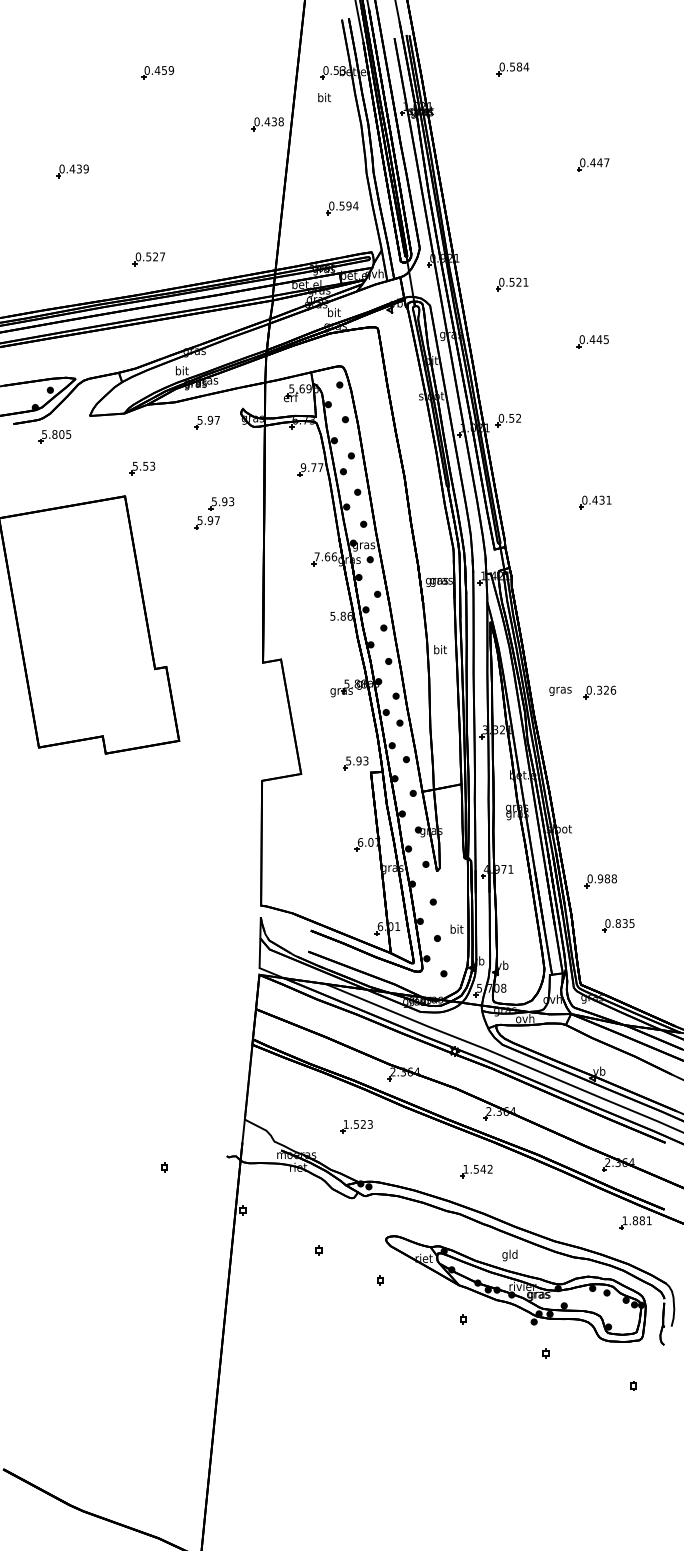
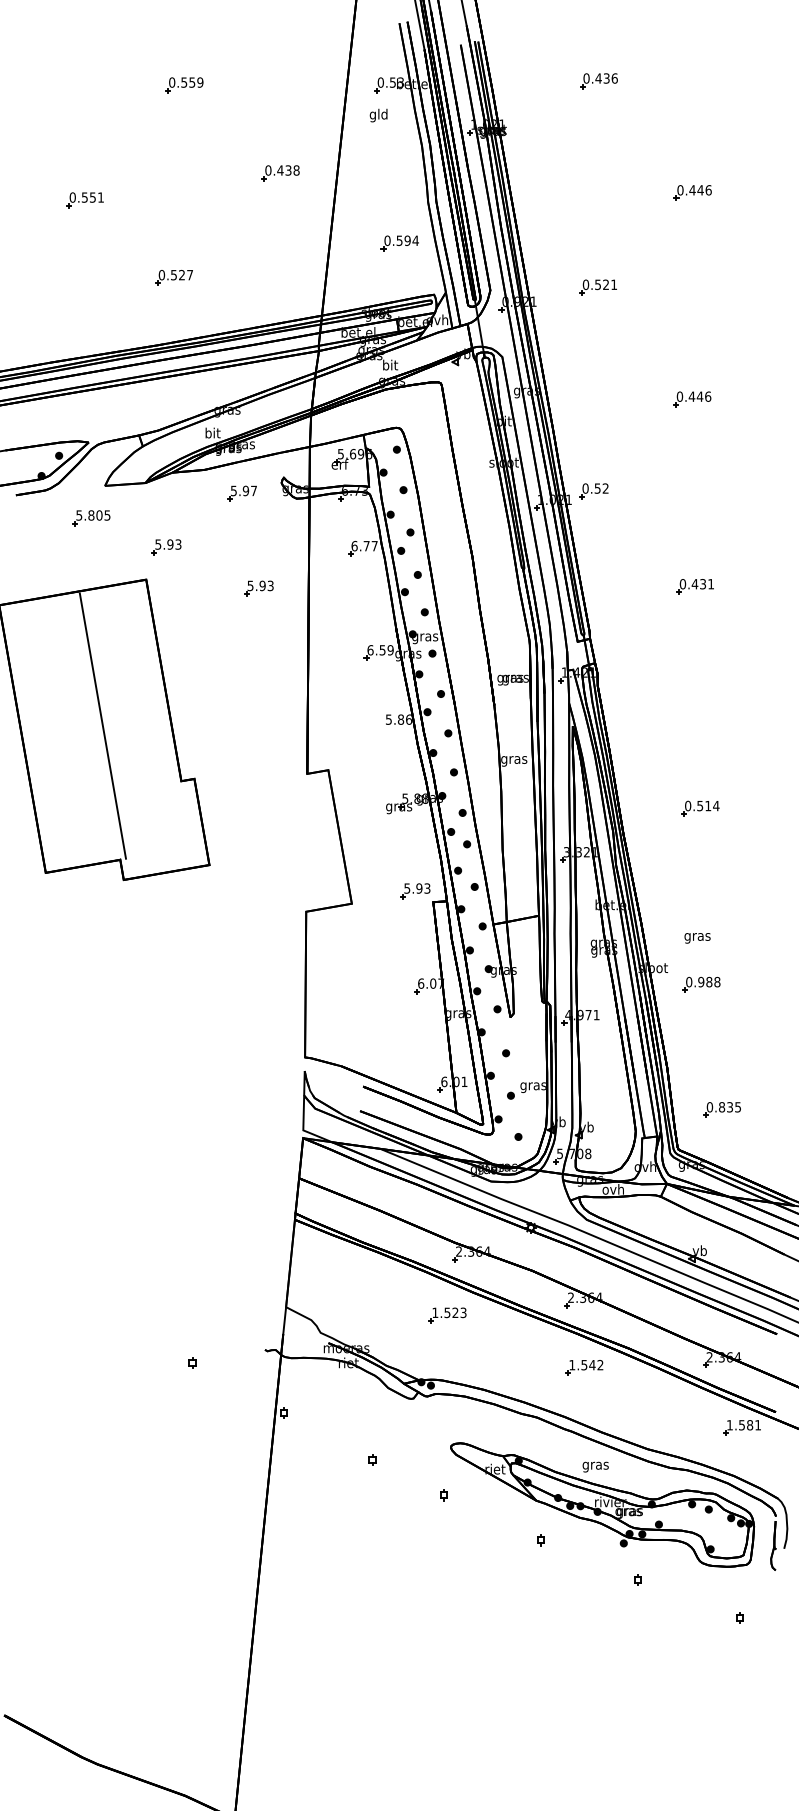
text: (519, 67) -> (606, 78), 0.584 -> 0.436
text: (156, 70) -> (183, 82), 0.459 -> 0.559
text: (324, 98) -> (378, 115), bit -> gld
part: (267, 124) -> (280, 173), moved
text: (606, 162) -> (708, 190), 0.447 -> 0.446
text: (78, 168) -> (92, 197), 0.439 -> 0.551
part: (148, 258) -> (173, 277), moved
part: (511, 284) -> (597, 287), moved
text: (606, 339) -> (708, 396), 0.445 -> 0.446
part: (55, 437) -> (91, 518), moved
text: (145, 466) -> (170, 544), 5.53 -> 5.93
text: (303, 467) -> (354, 545), 9.77 -> 6.77
part: (206, 522) -> (241, 610), removed
text: (325, 557) -> (380, 650), 7.66 -> 6.59
line: (87, 621) -> (102, 725), added
text: (440, 650) -> (514, 759), bit -> gras
text: (606, 689) -> (708, 805), 0.326 -> 0.514
text: (560, 691) -> (697, 938), moved
part: (600, 880) -> (701, 984), moved
part: (617, 925) -> (721, 1109), moved
text: (455, 930) -> (532, 1086), bit -> gras
part: (356, 1126) -> (447, 1315), moved
part: (476, 1171) -> (584, 1367), moved
text: (635, 1220) -> (742, 1425), 1.881 -> 1.581
text: (509, 1255) -> (595, 1465), gld -> gras

